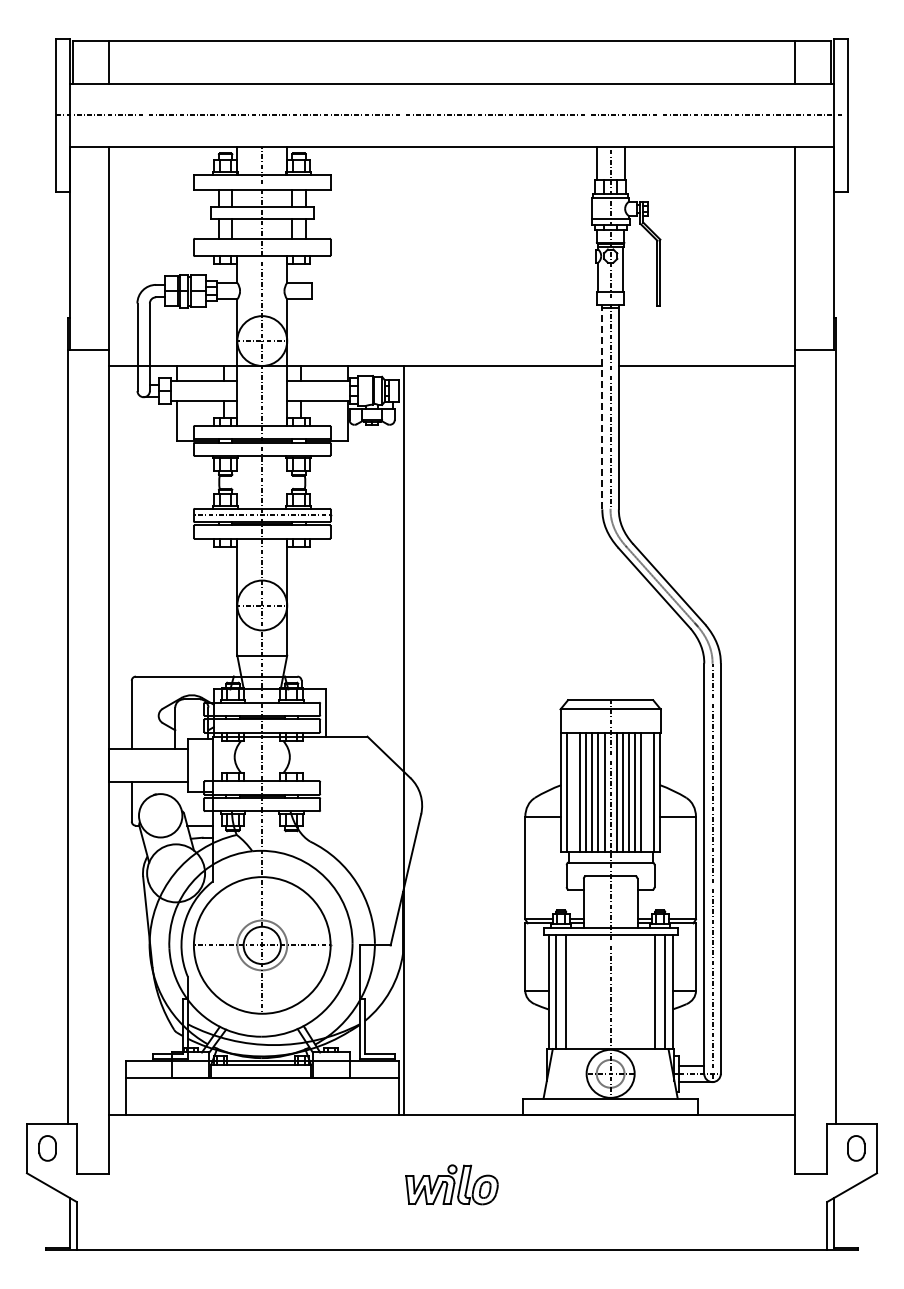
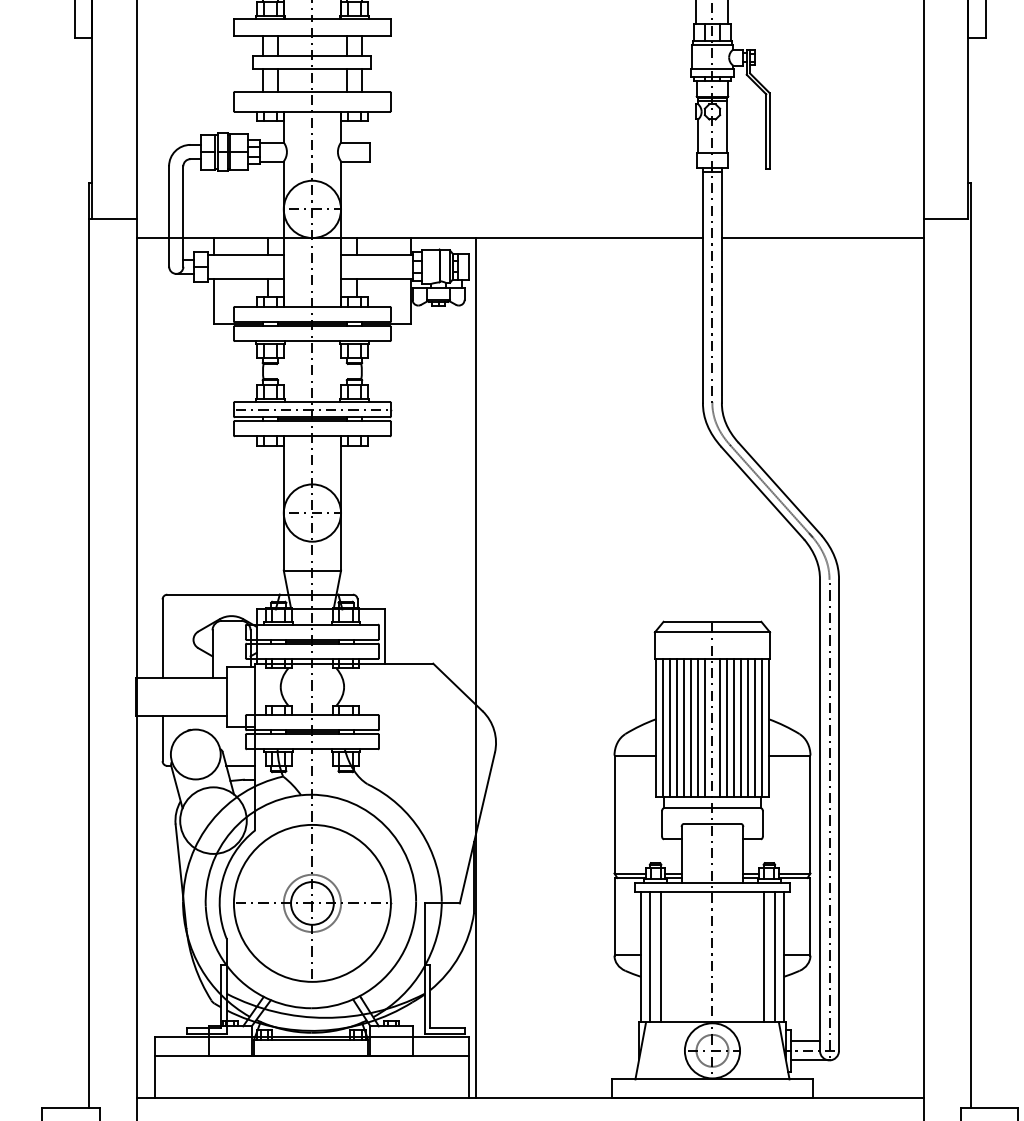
line: (602, 406) -> (703, 284), dashed -> solid
line: (573, 792) -> (669, 727), added
line: (647, 792) -> (754, 727), added

